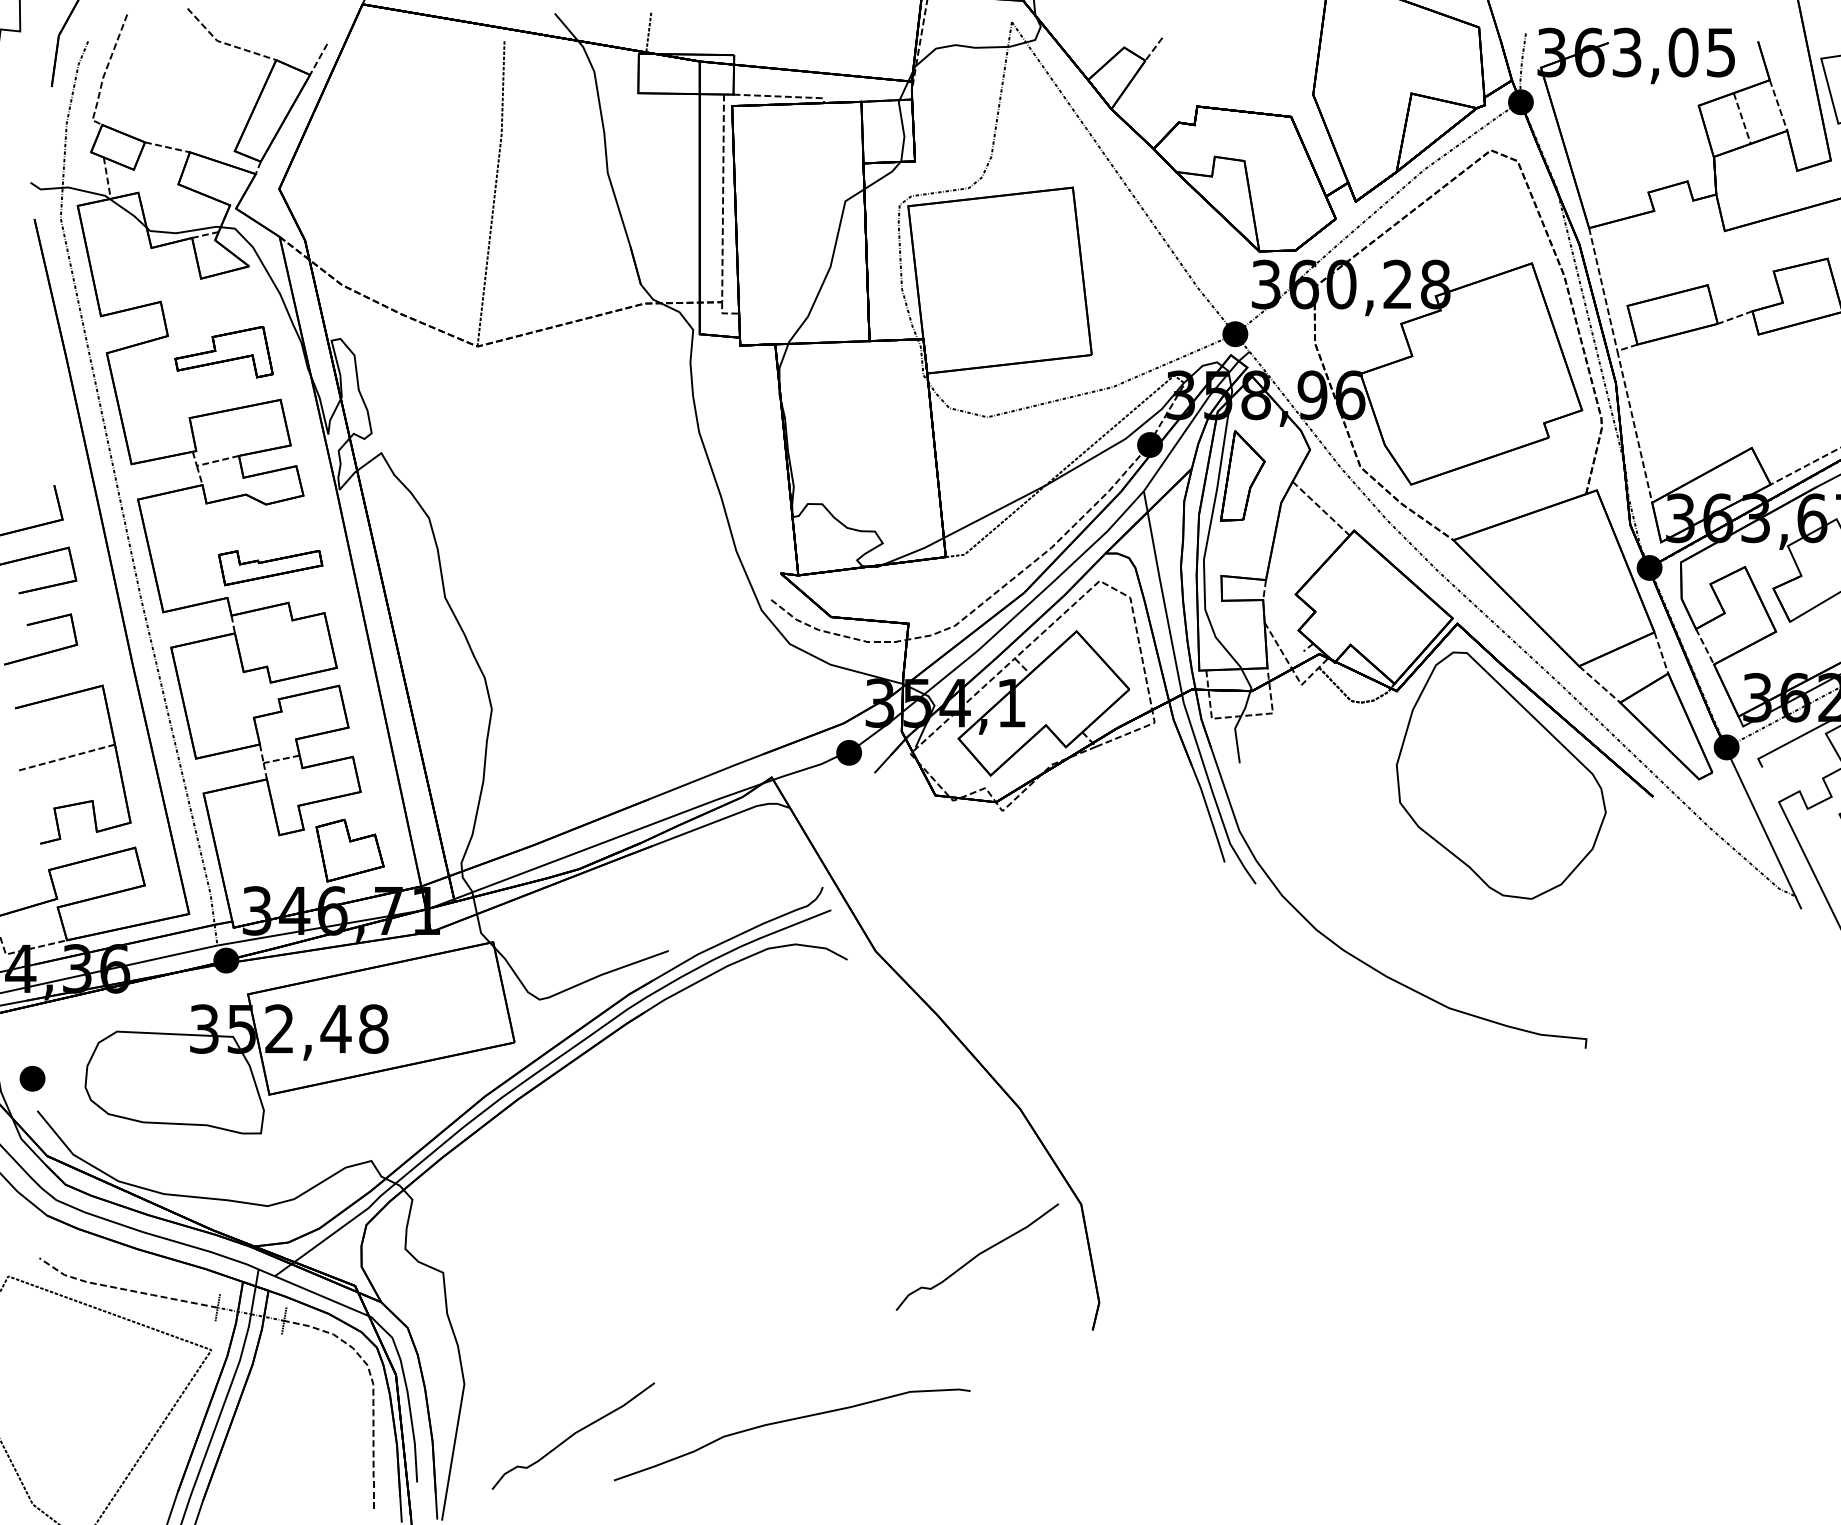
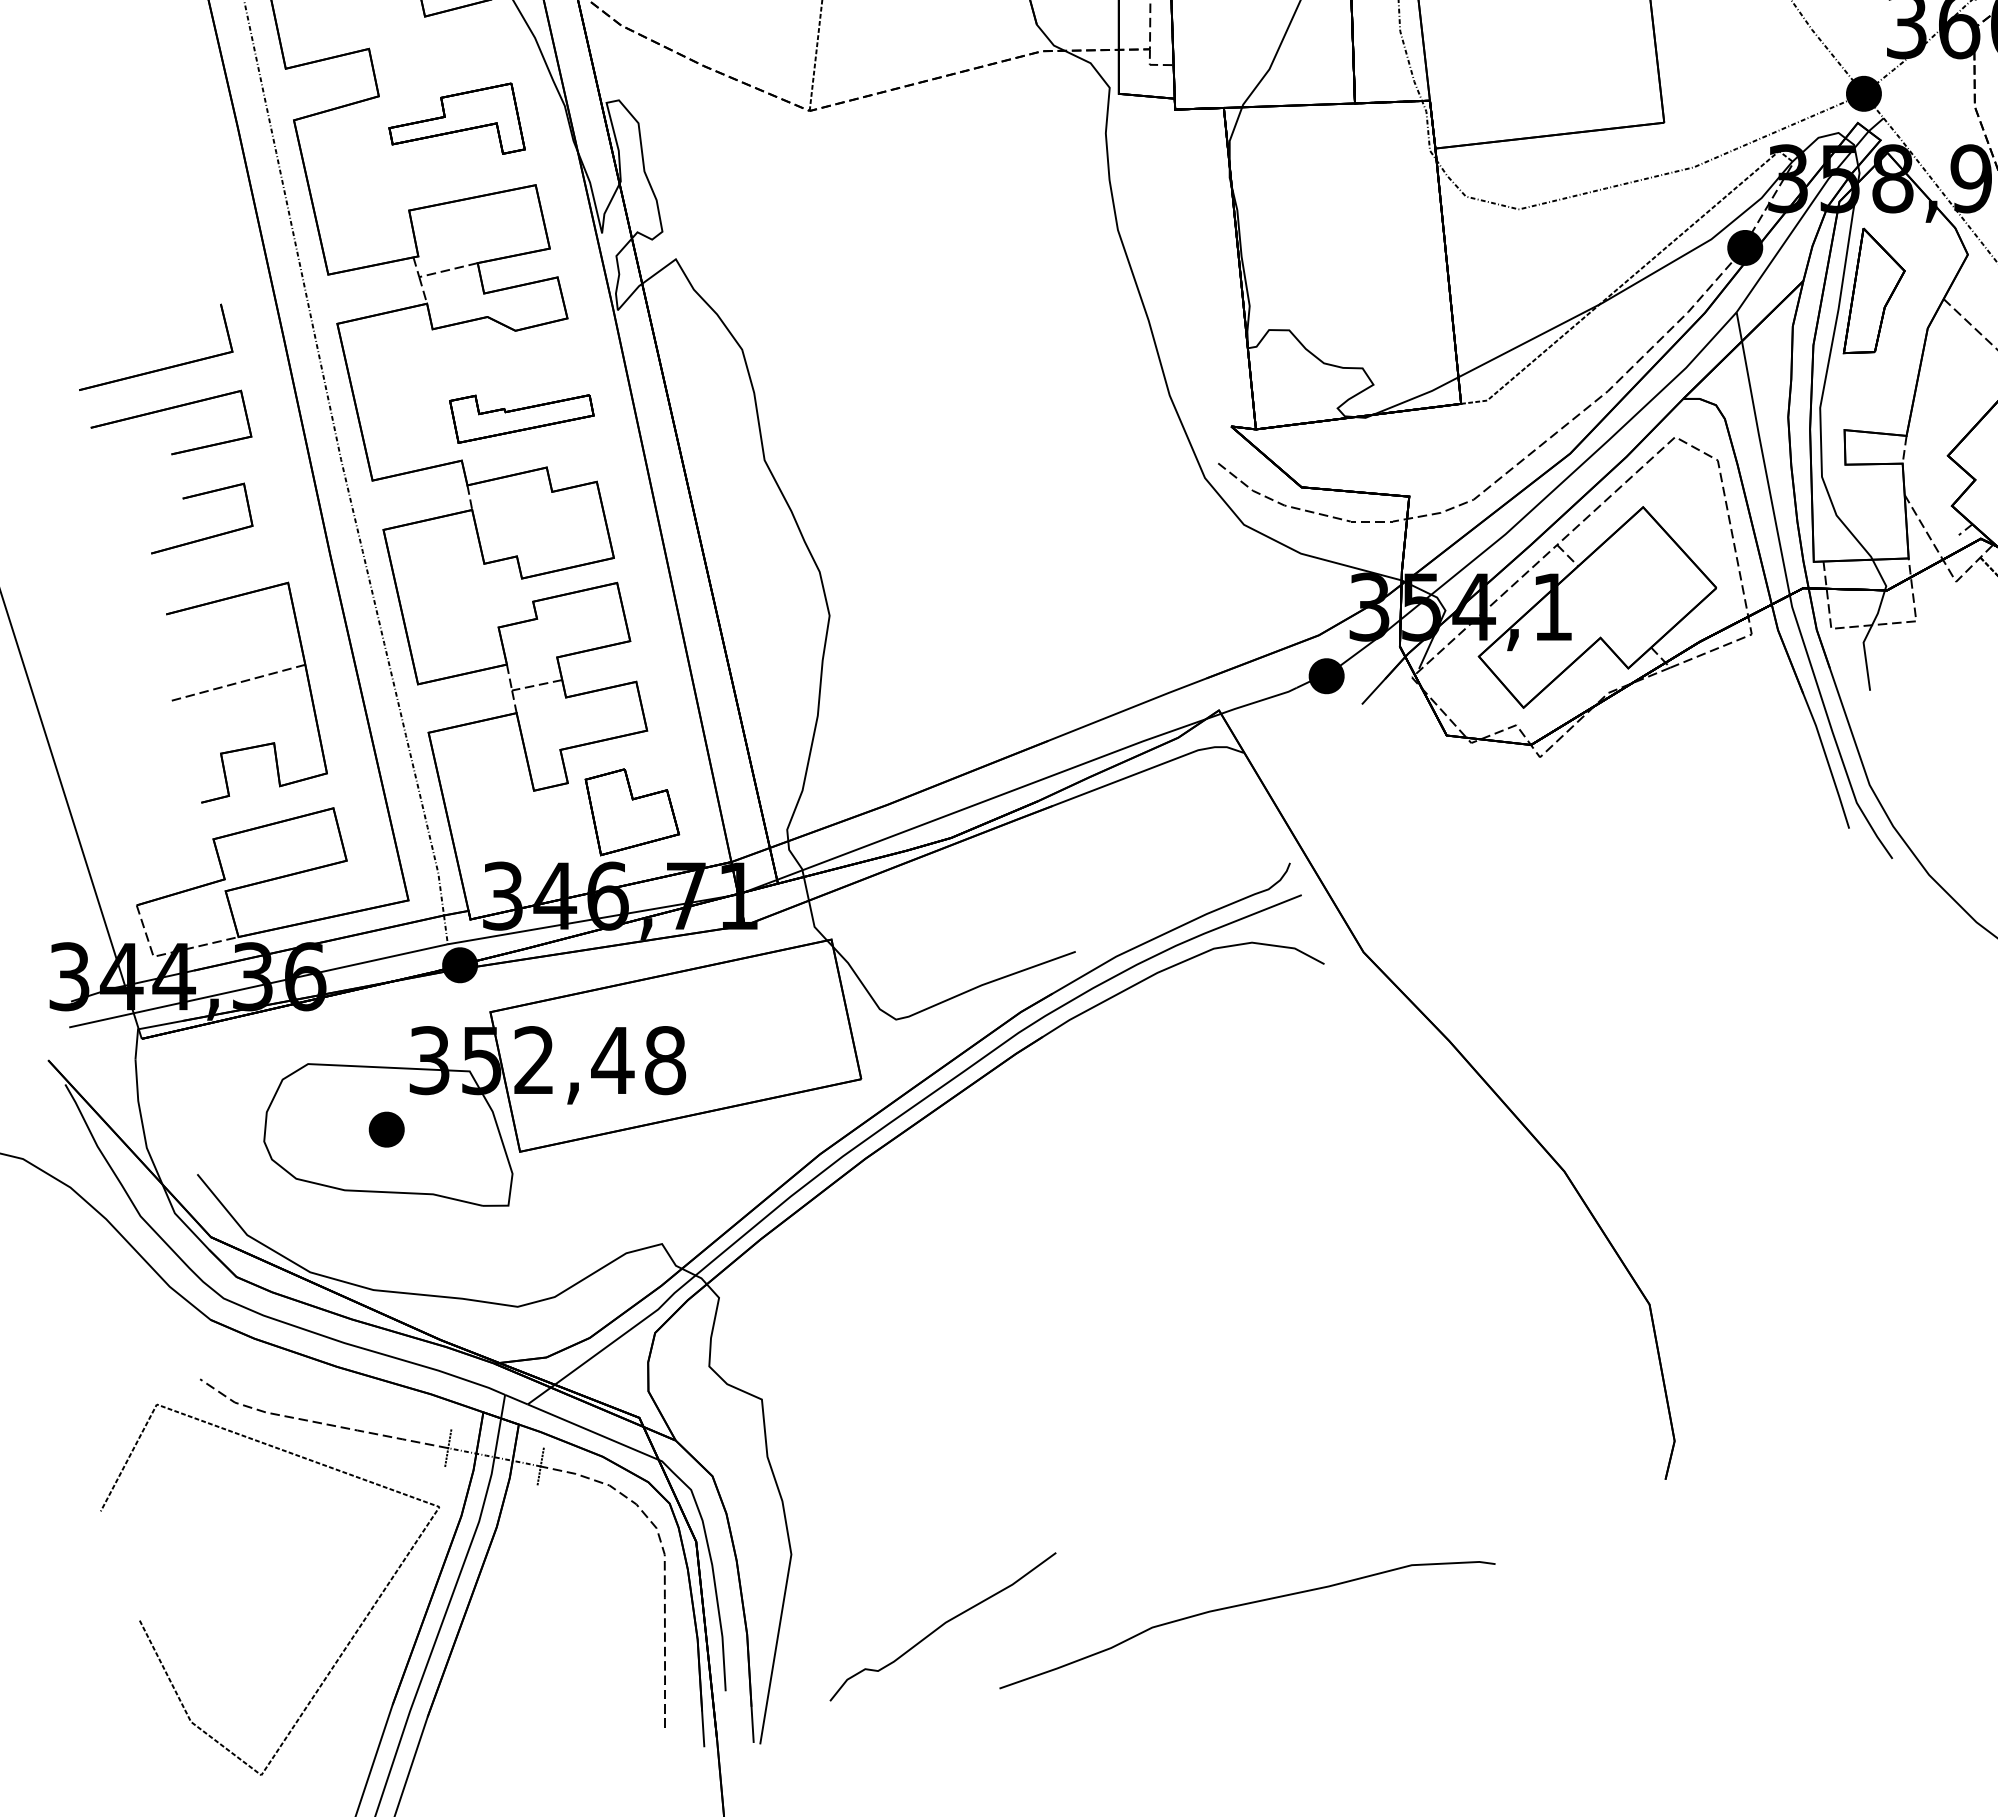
part: (32, 1078) -> (386, 1129), moved
curve: (977, 1256) -> (1505, 1376), removed

